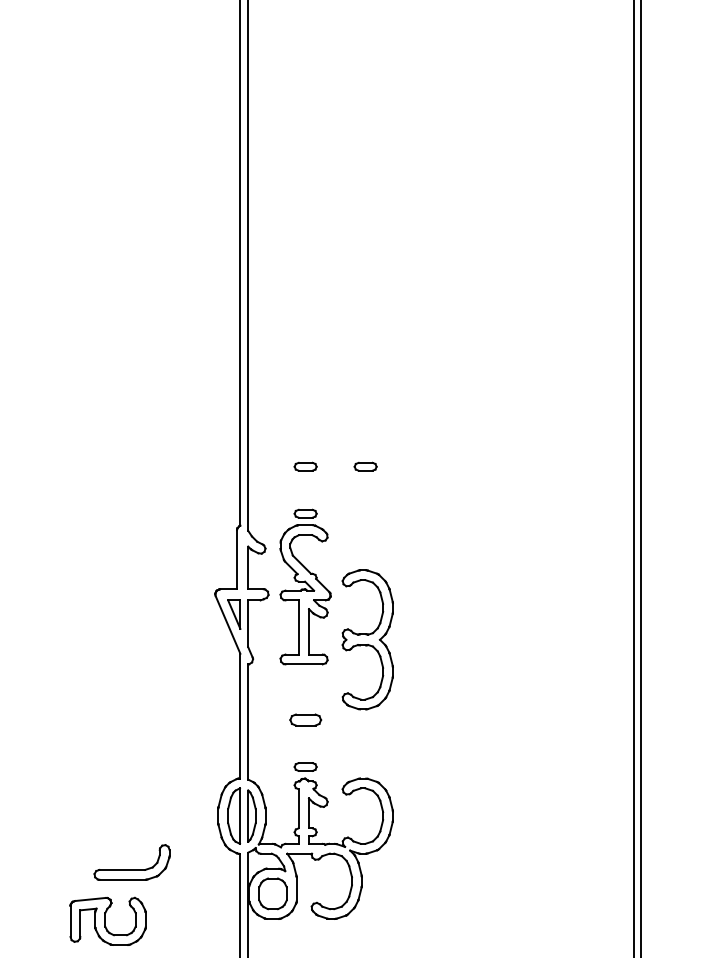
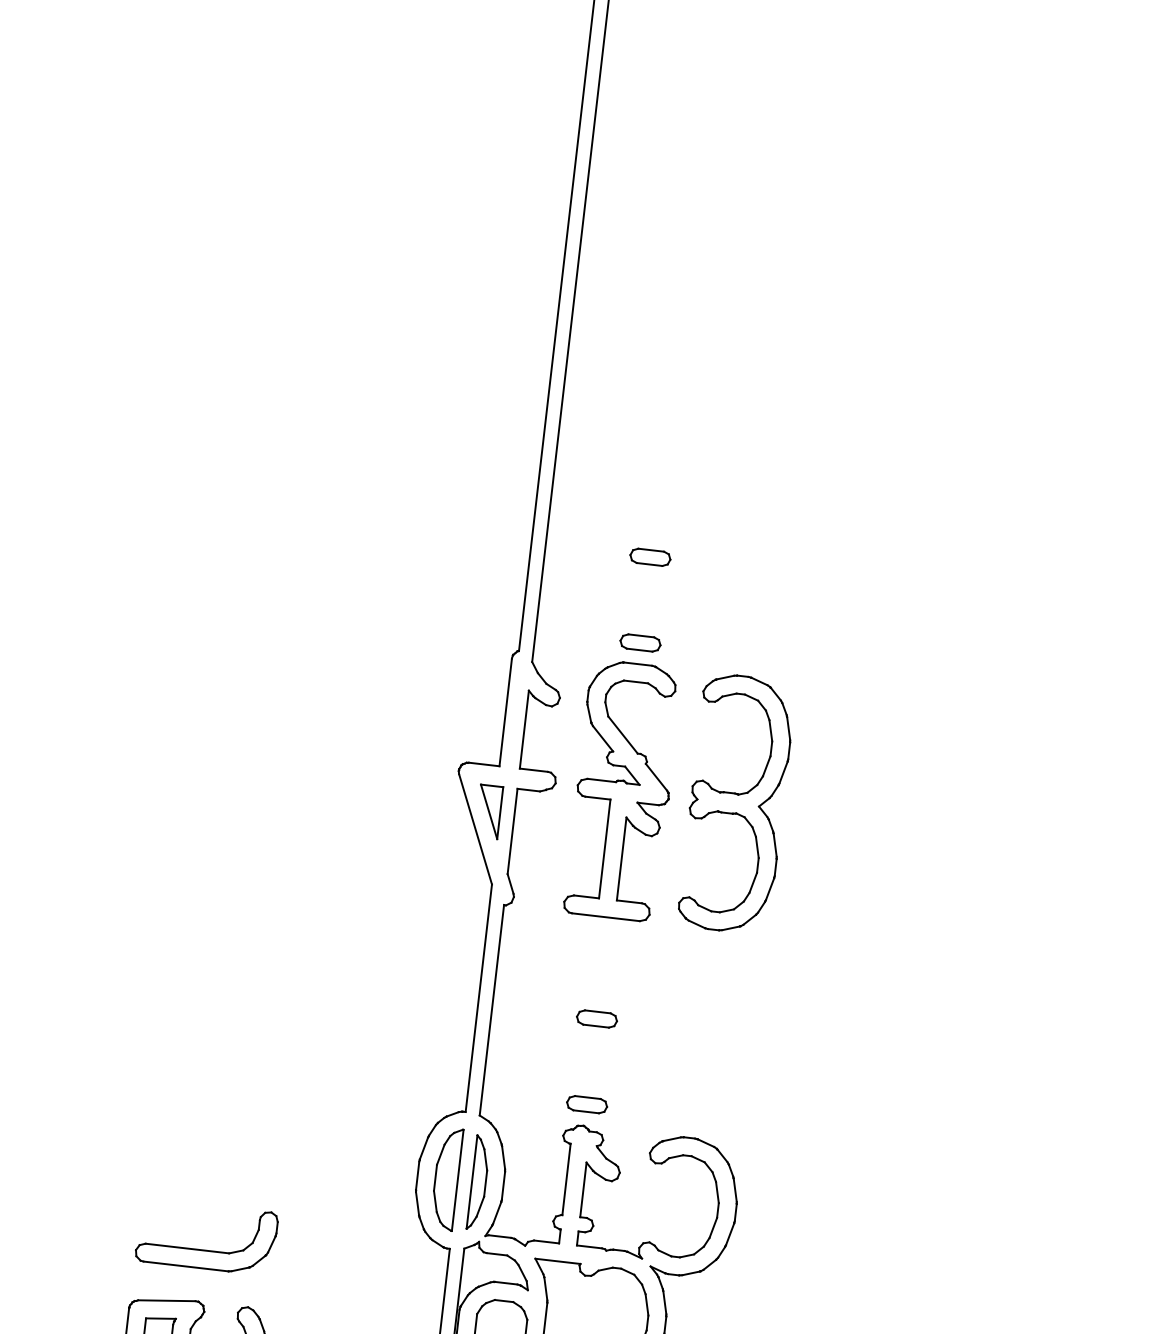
part: (365, 466) -> (759, 569), removed
part: (367, 639) -> (736, 803), moved
part: (305, 719) -> (596, 1018), size x0.71
part: (131, 869) -> (204, 1249), moved

